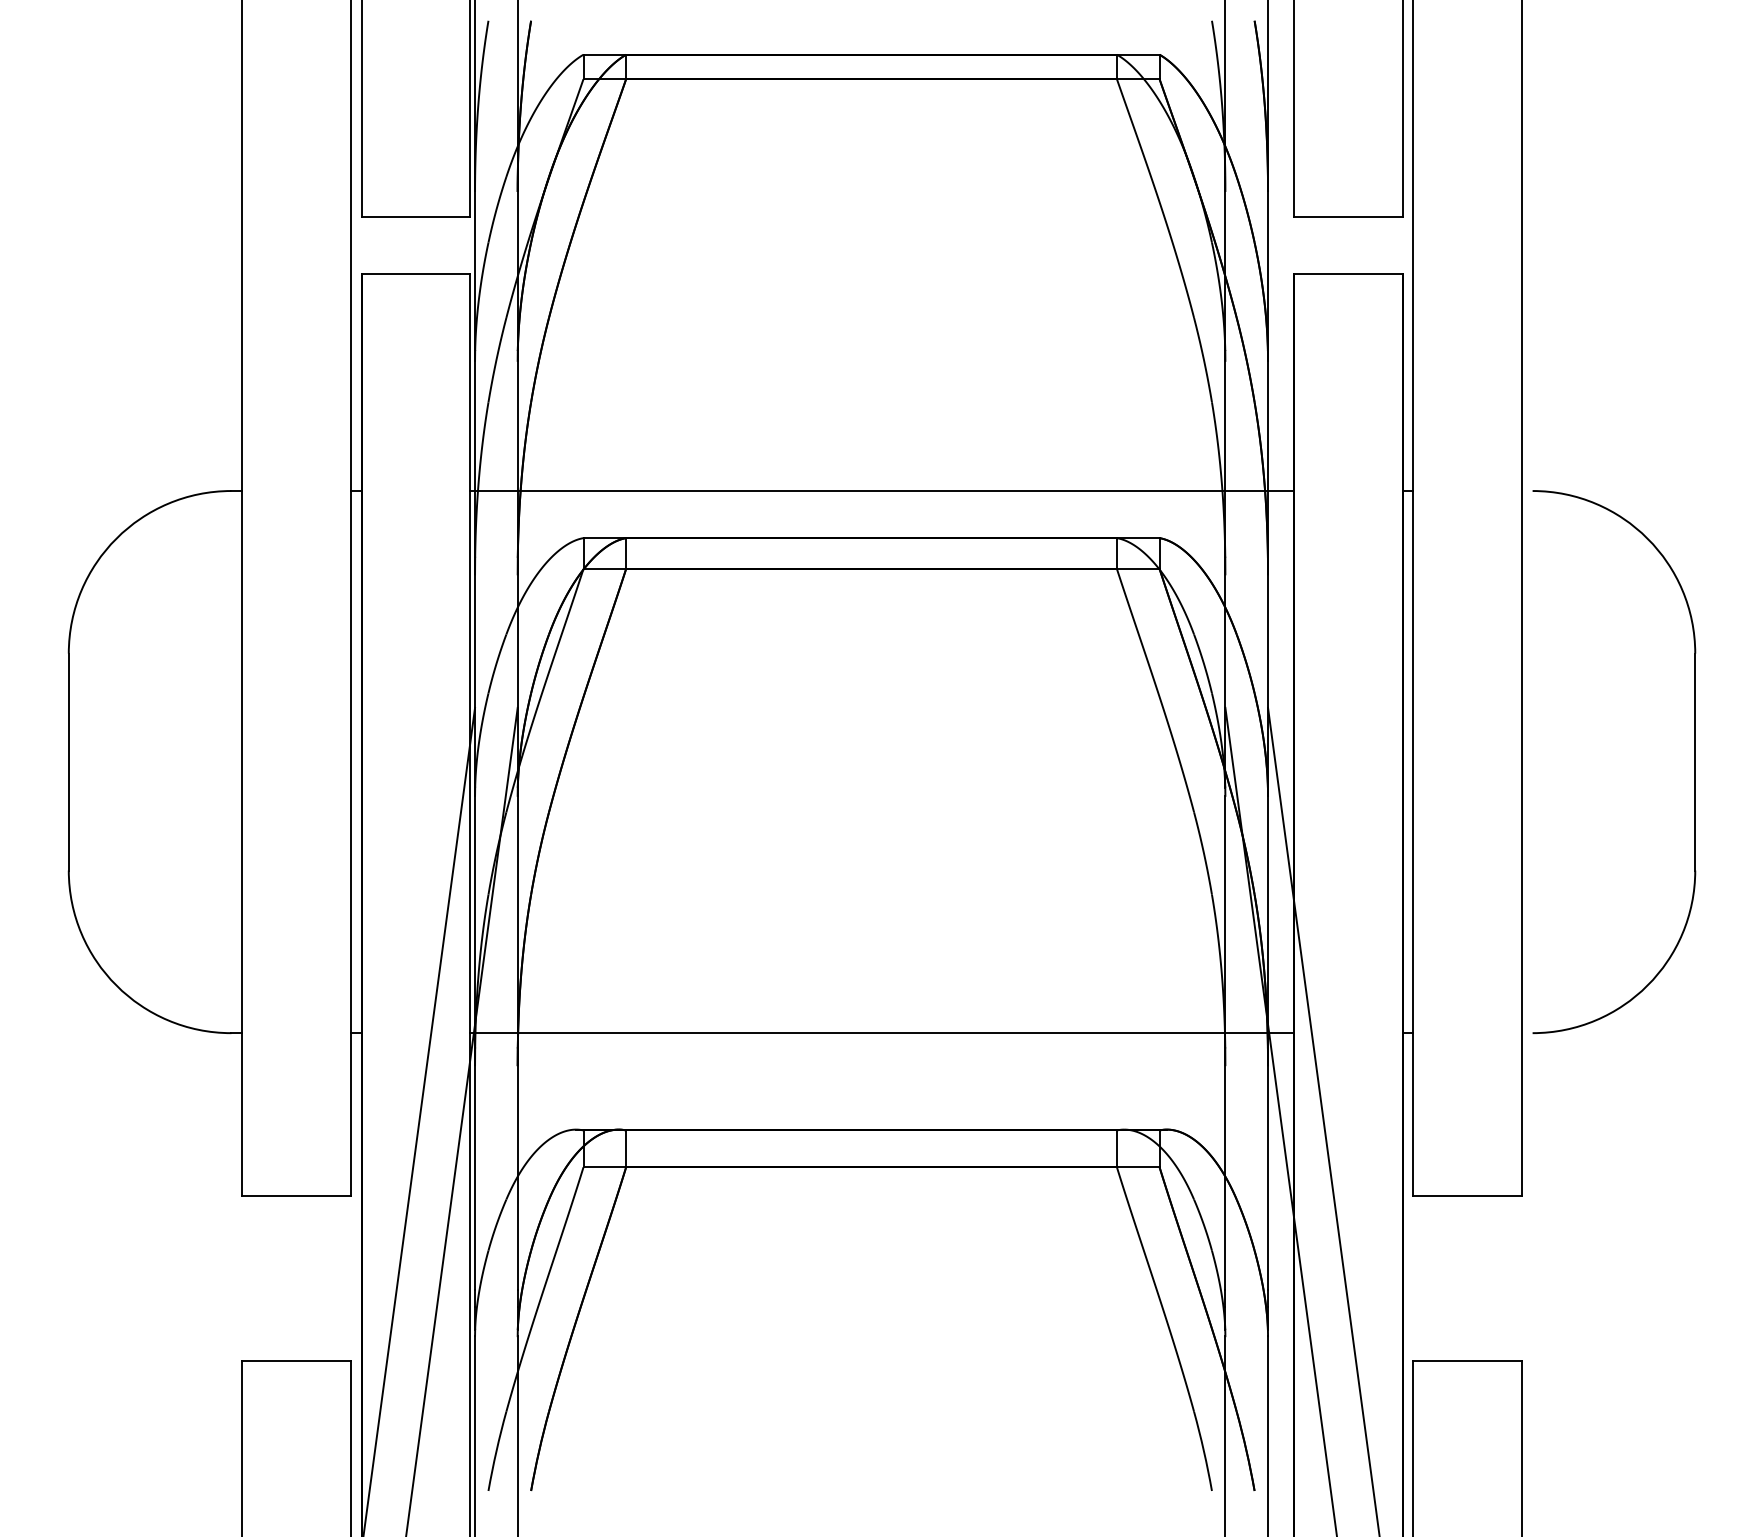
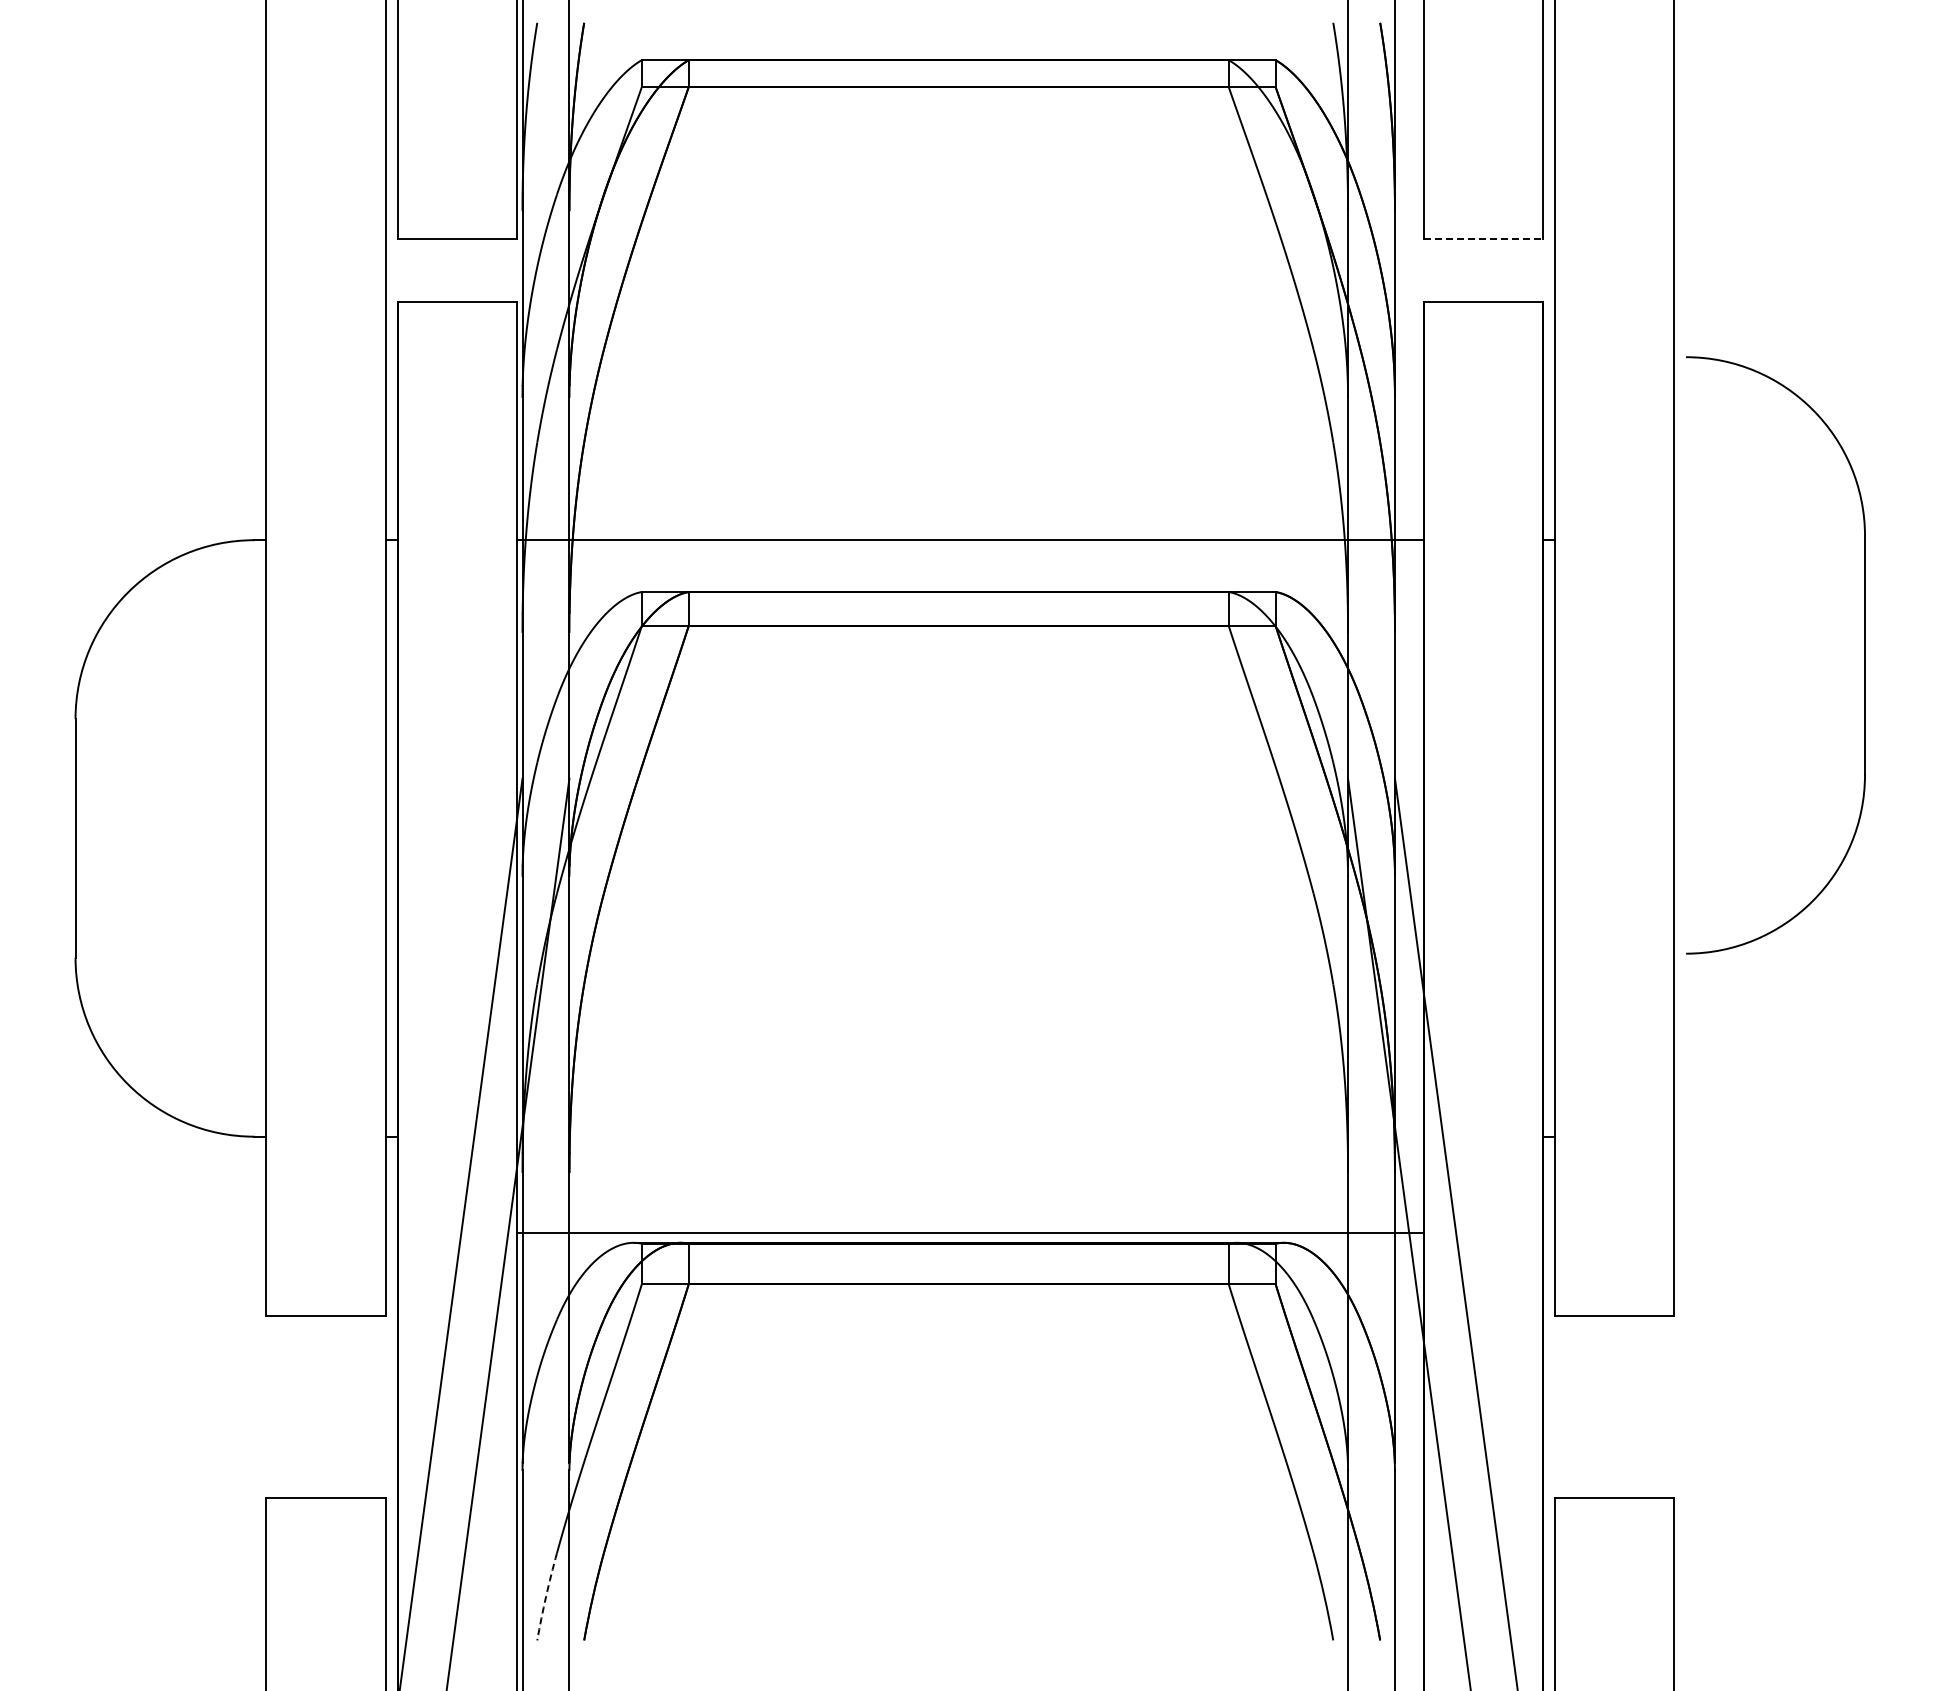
line: (1348, 216) -> (1483, 238), solid -> dashed
part: (1694, 762) -> (1864, 655), moved
line: (881, 1032) -> (969, 1232), moved
arc: (496, 1451) -> (546, 1596), solid -> dashed

